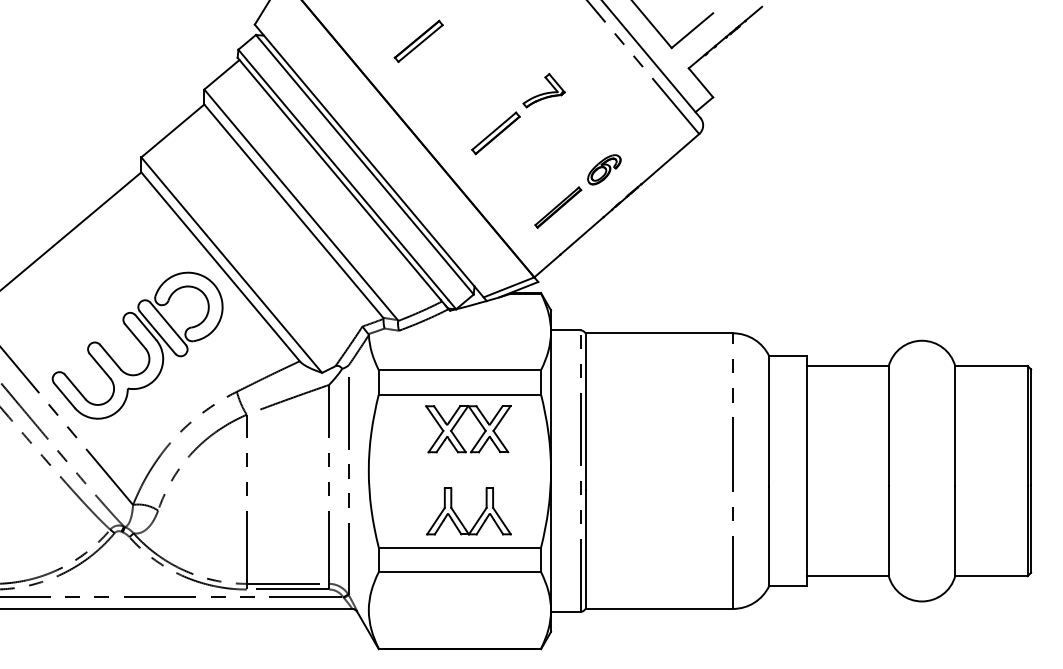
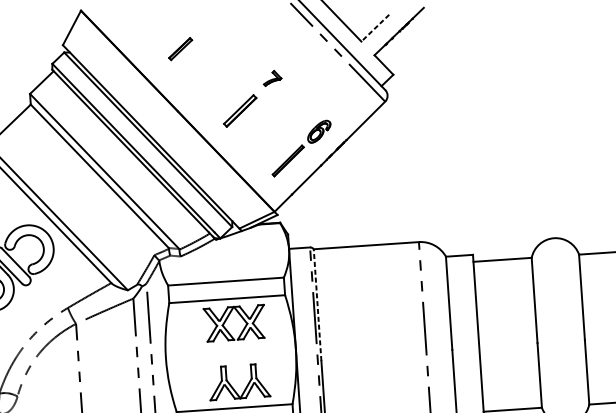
line: (692, 30) -> (375, 28), solid -> dashed
part: (418, 40) -> (180, 48), size x0.7
part: (543, 90) -> (272, 78), size x0.6
line: (585, 411) -> (317, 305), solid -> dashed

